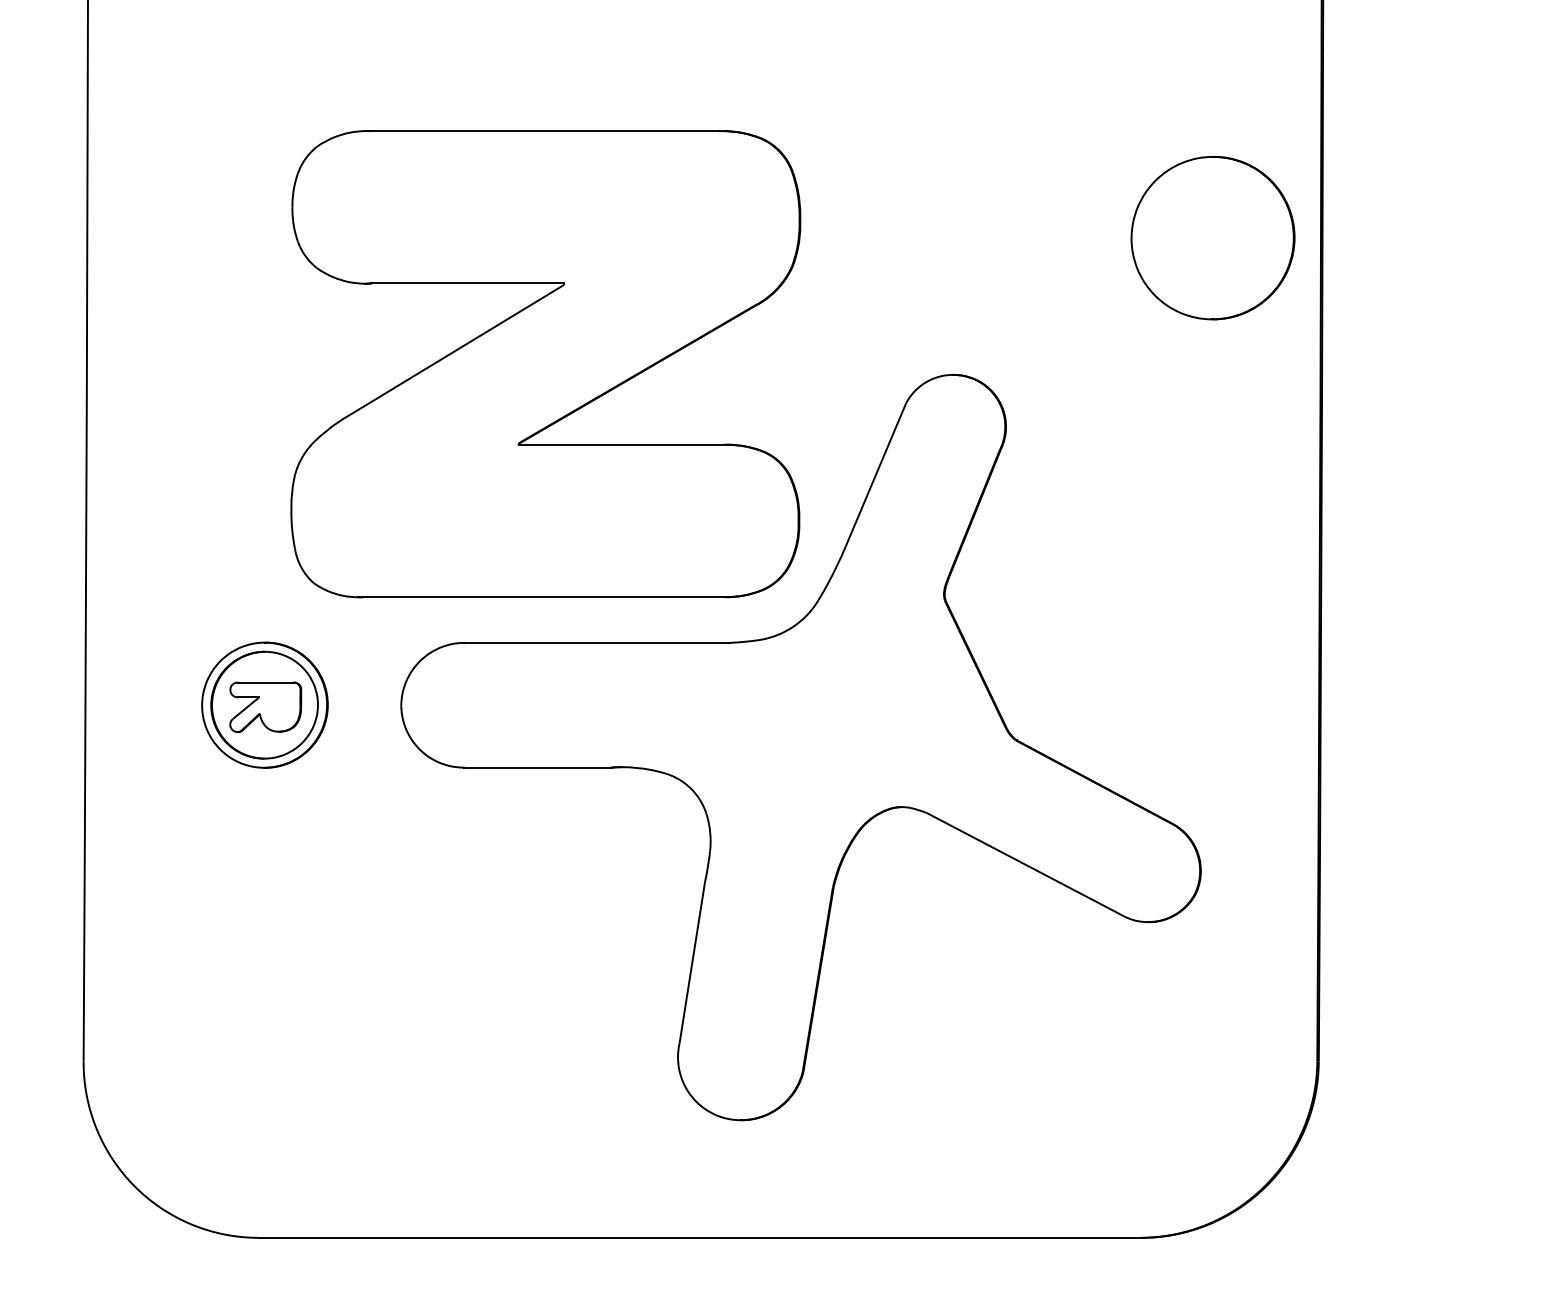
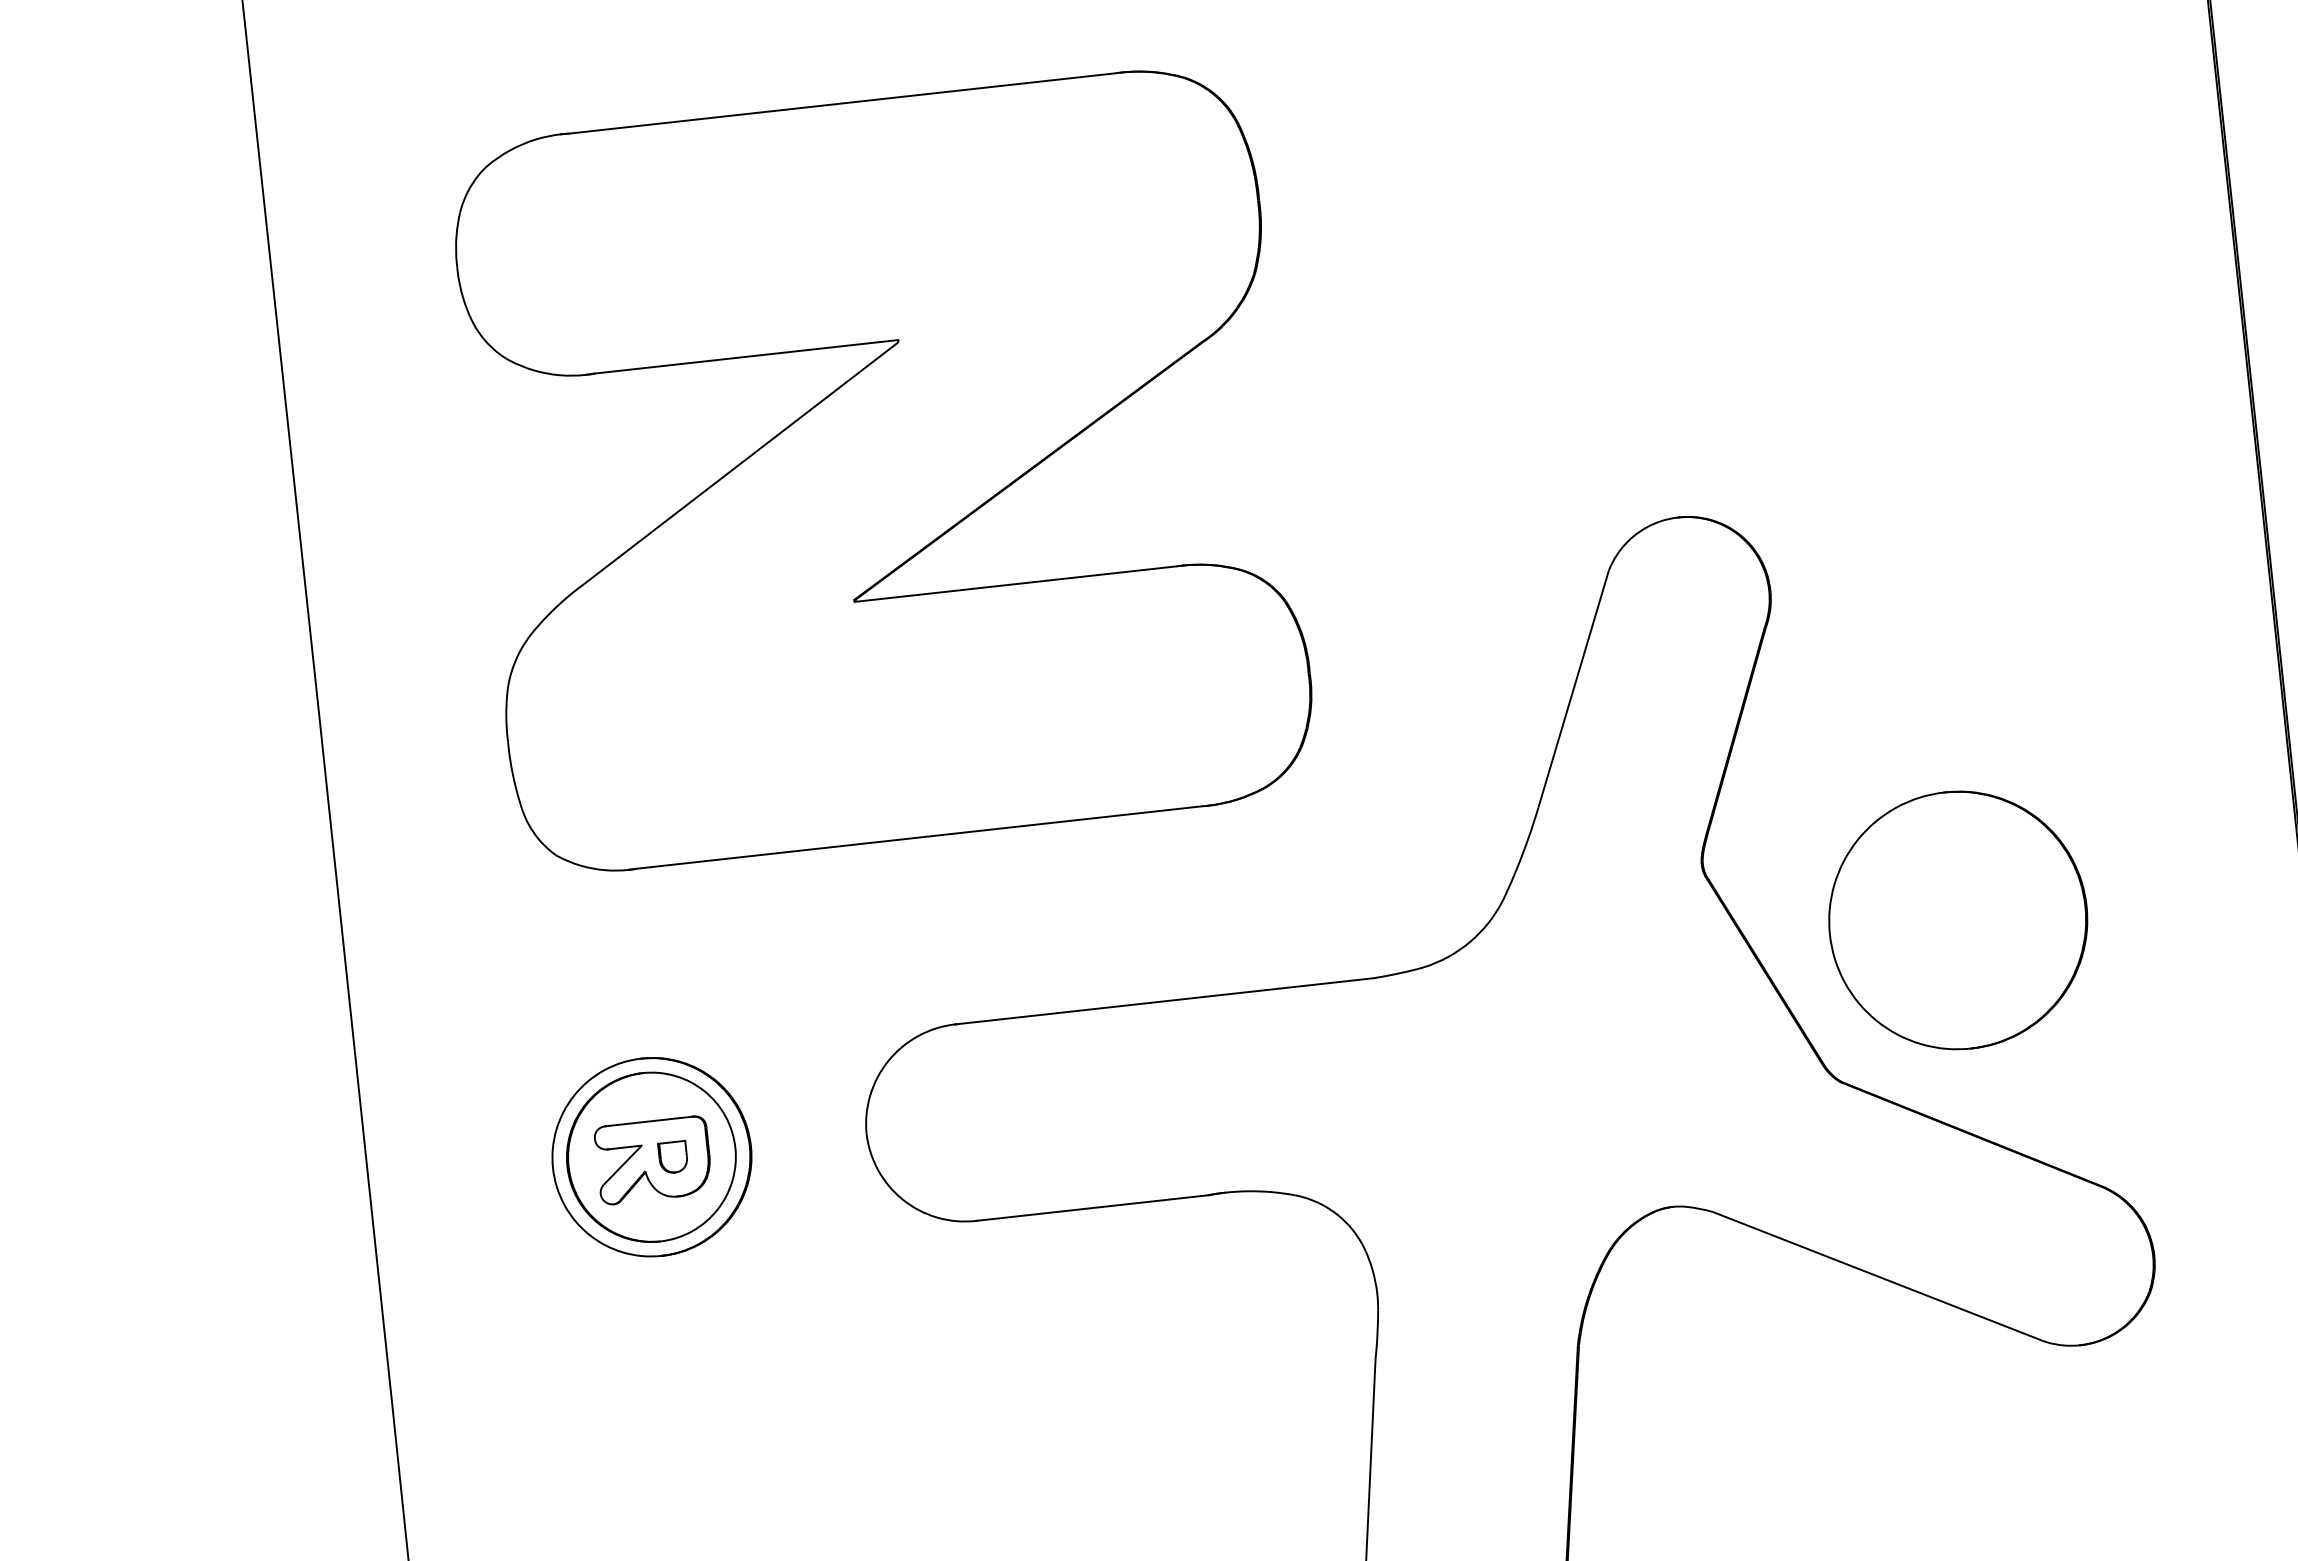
part: (1212, 238) -> (1957, 921), moved
part: (545, 364) -> (883, 470), moved
part: (277, 706) -> (671, 1157), added

